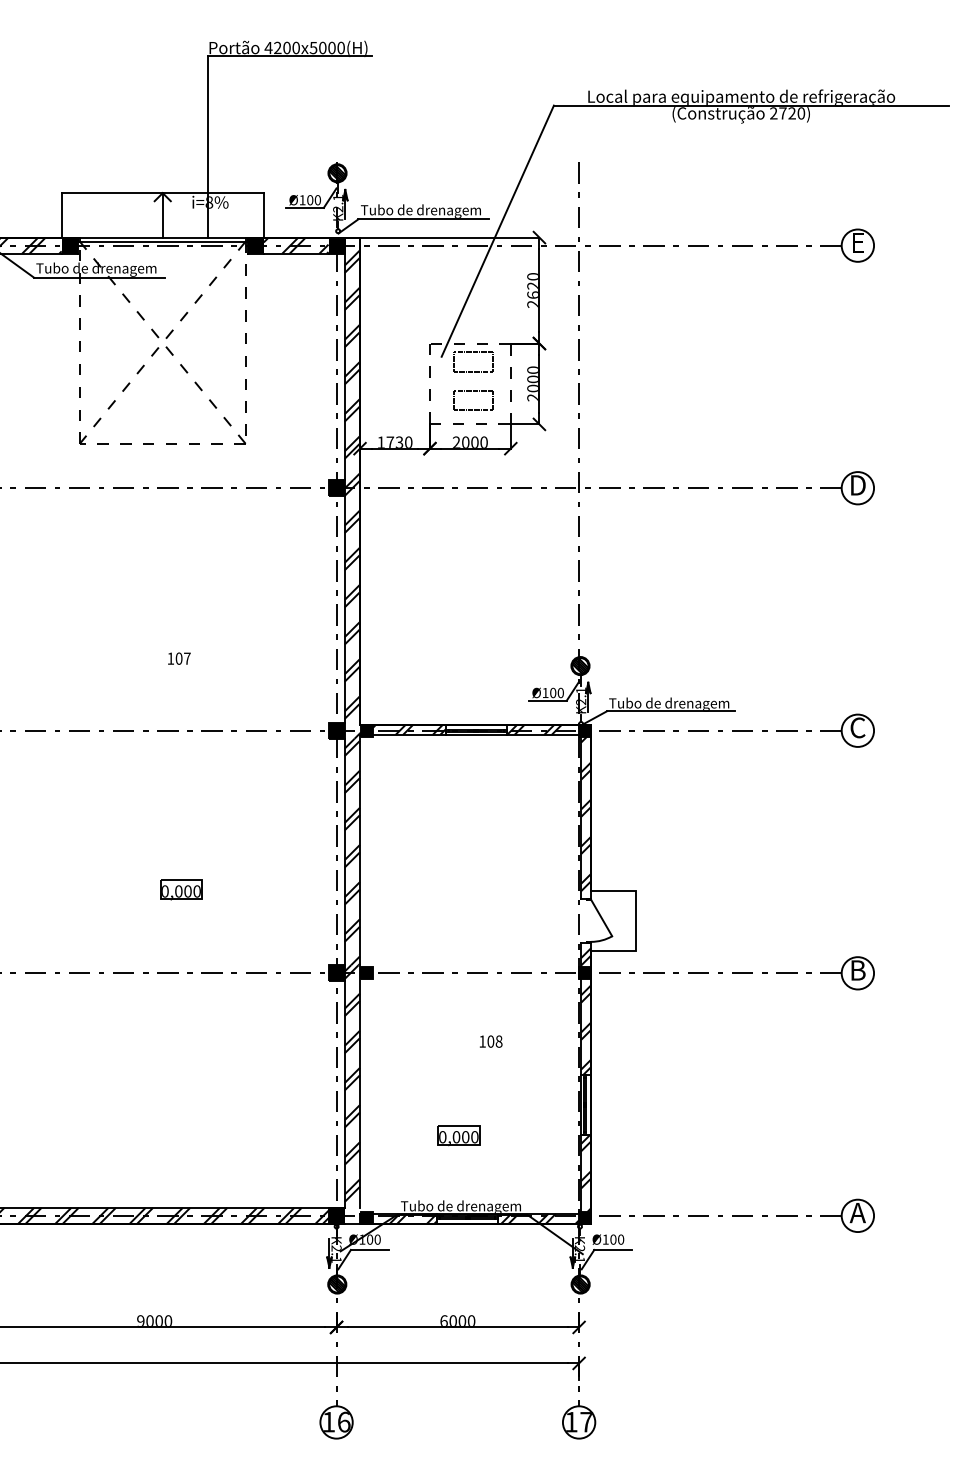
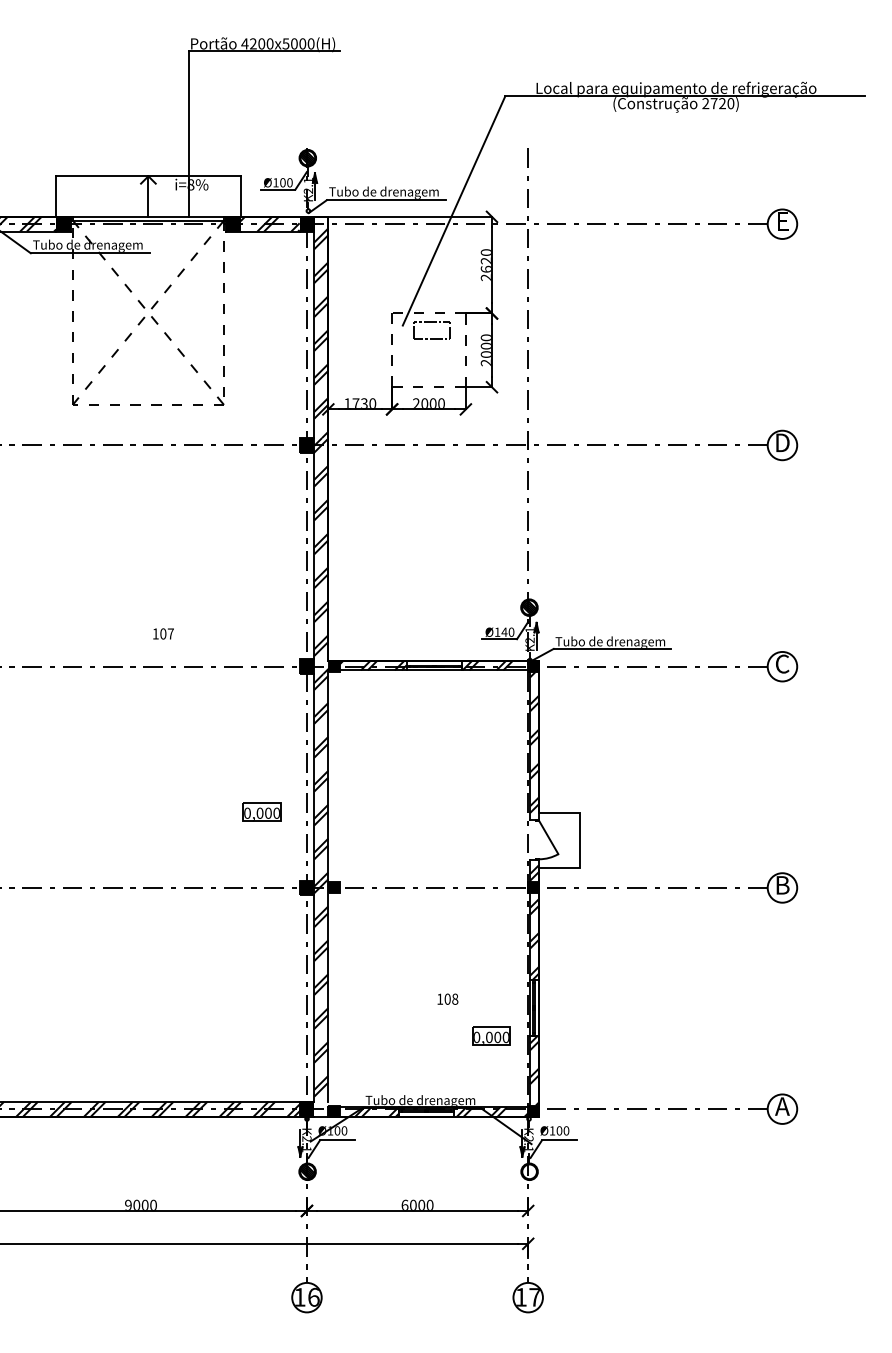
part: (473, 391) -> (431, 357), removed
text: (179, 658) -> (163, 633), moved
text: (553, 692) -> (504, 631), Ø100 -> Ø140
part: (180, 889) -> (261, 811), moved
text: (490, 1040) -> (447, 998), moved
part: (458, 1135) -> (491, 1035), moved
hatch: (580, 1284) -> (529, 1171), removed

